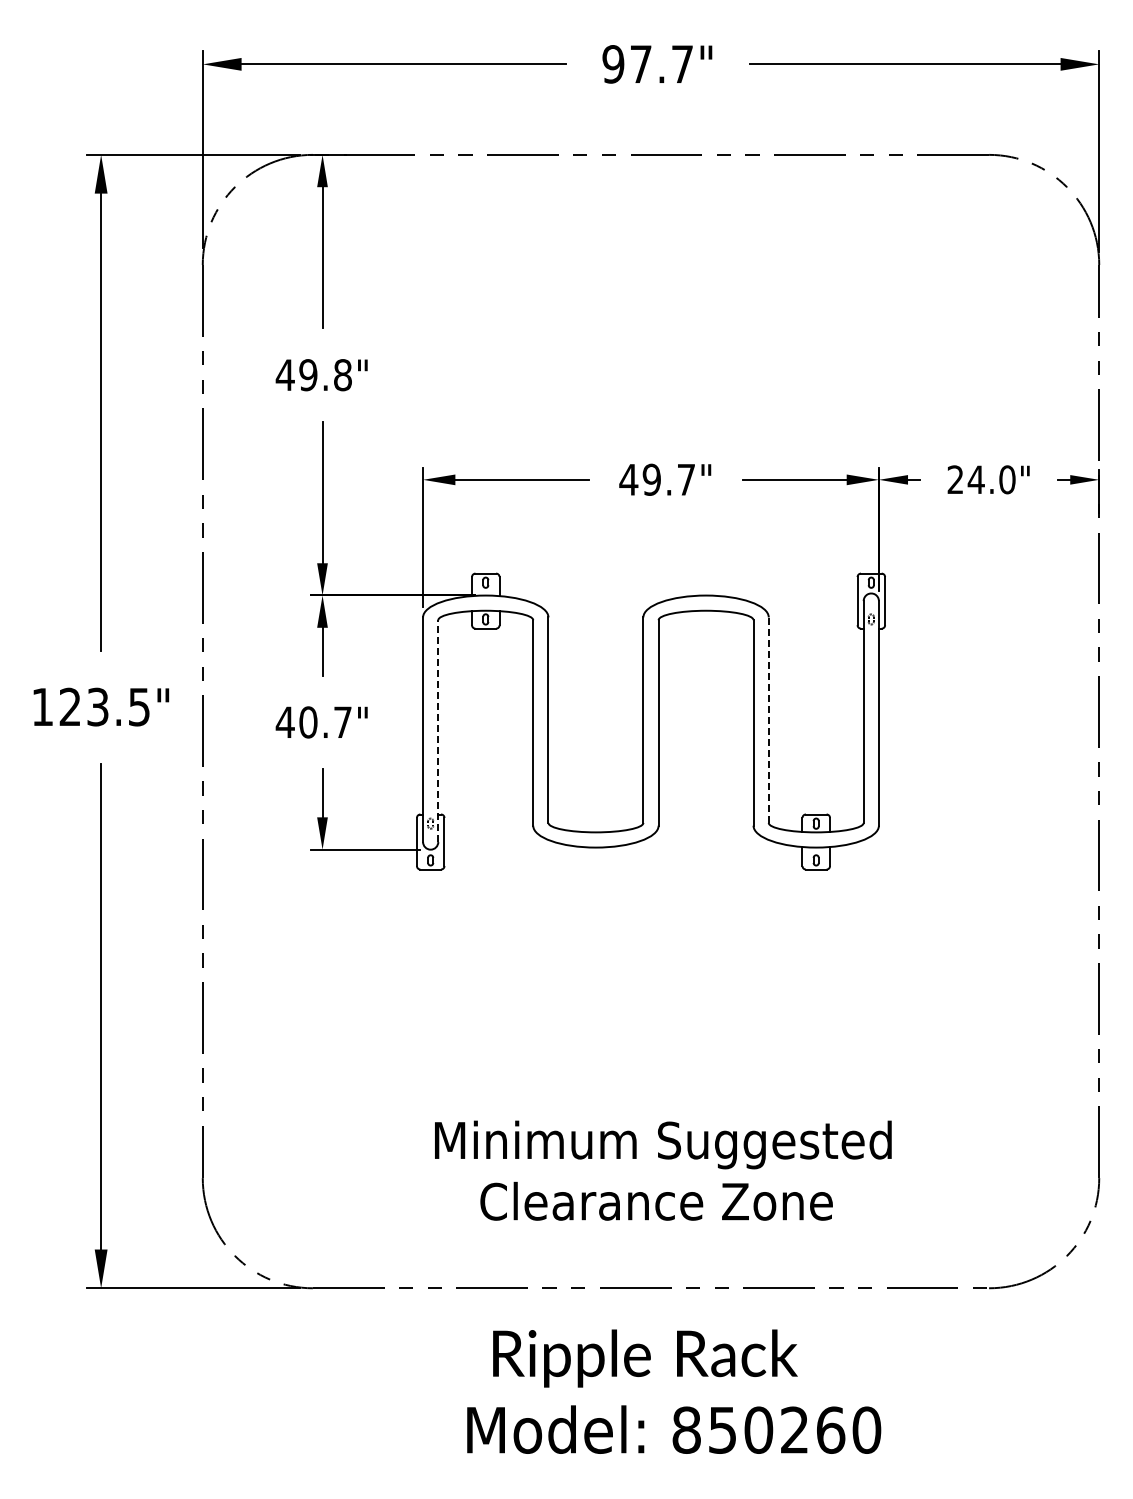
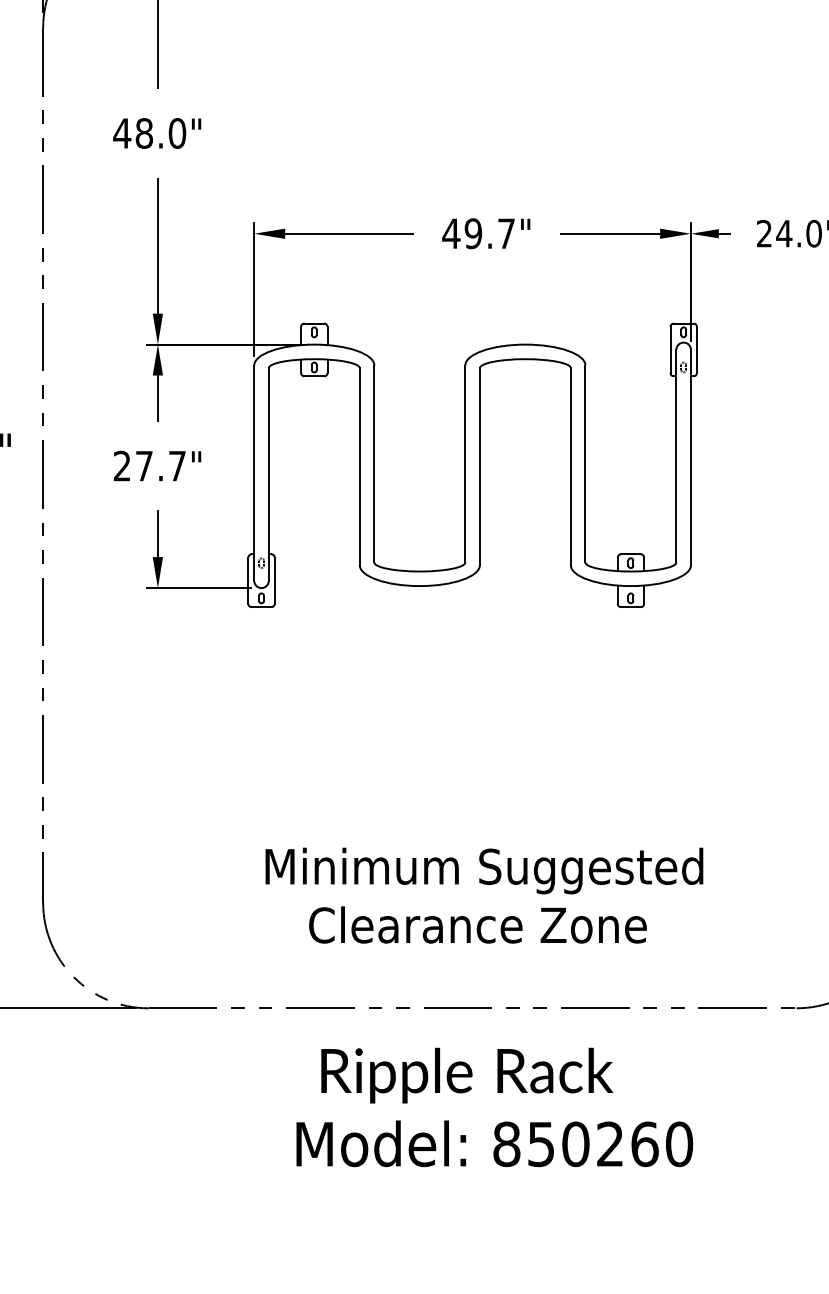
text: (325, 375) -> (160, 133), 49.8" -> 48.0"
line: (768, 720) -> (585, 464), dashed -> solid
text: (296, 722) -> (132, 466), 40.7" -> 27.7"
line: (438, 731) -> (269, 474), dashed -> solid

